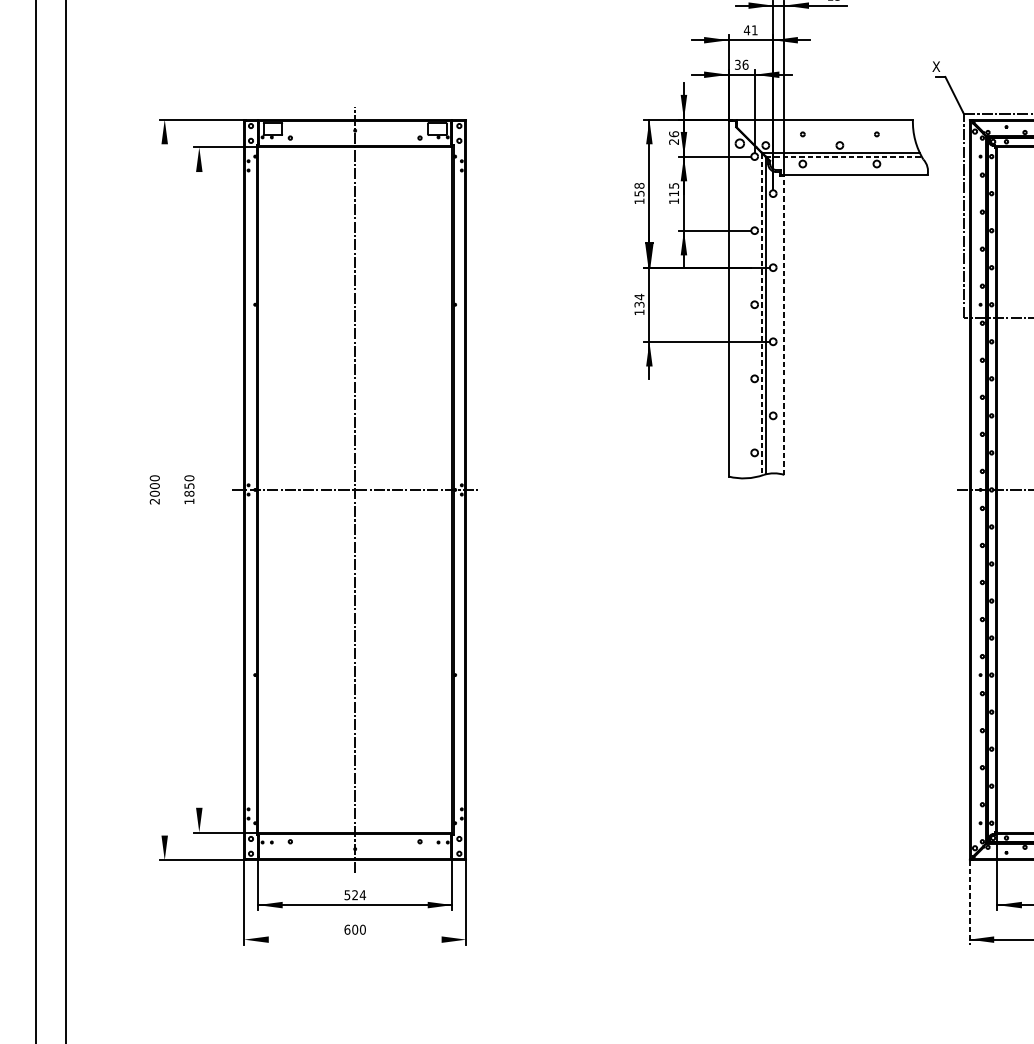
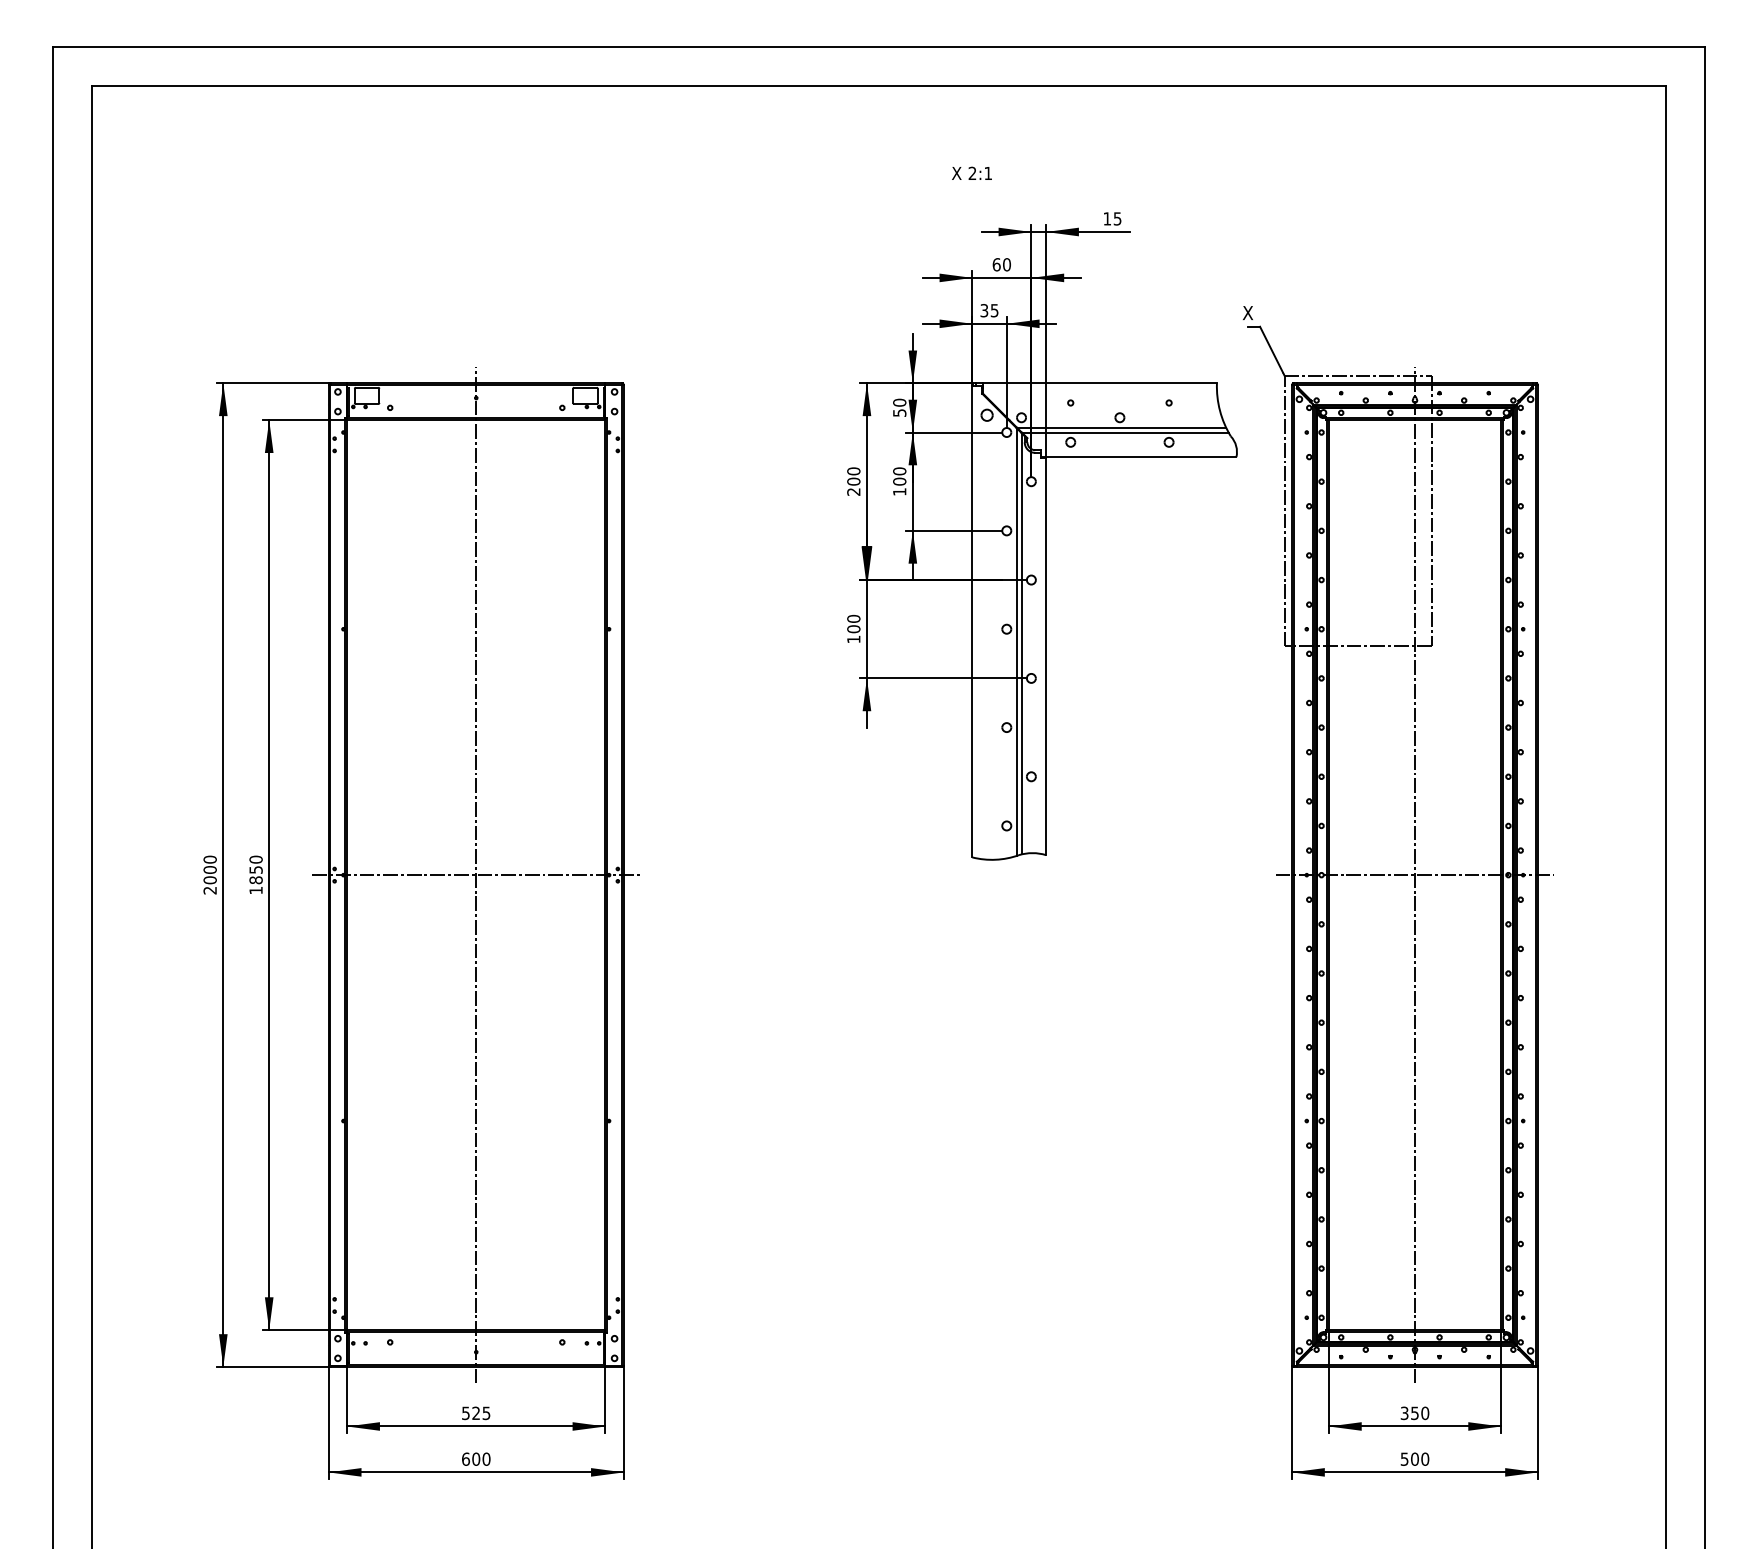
text: (750, 30) -> (1001, 264), 41 -> 60
text: (745, 64) -> (994, 310), 36 -> 35
text: (673, 137) -> (899, 407), 26 -> 50
line: (844, 156) -> (1125, 432), dashed -> solid
text: (673, 189) -> (899, 476), 115 -> 100
text: (639, 193) -> (853, 481), 158 -> 200
text: (639, 300) -> (853, 623), 134 -> 100
line: (762, 314) -> (1016, 642), dashed -> solid
line: (784, 325) -> (1046, 656), dashed -> solid
line: (164, 489) -> (223, 874), added
line: (199, 490) -> (269, 875), added
text: (362, 895) -> (486, 1413), 524 -> 525
line: (969, 902) -> (1292, 1422), dashed -> solid
line: (354, 939) -> (475, 1472), added

